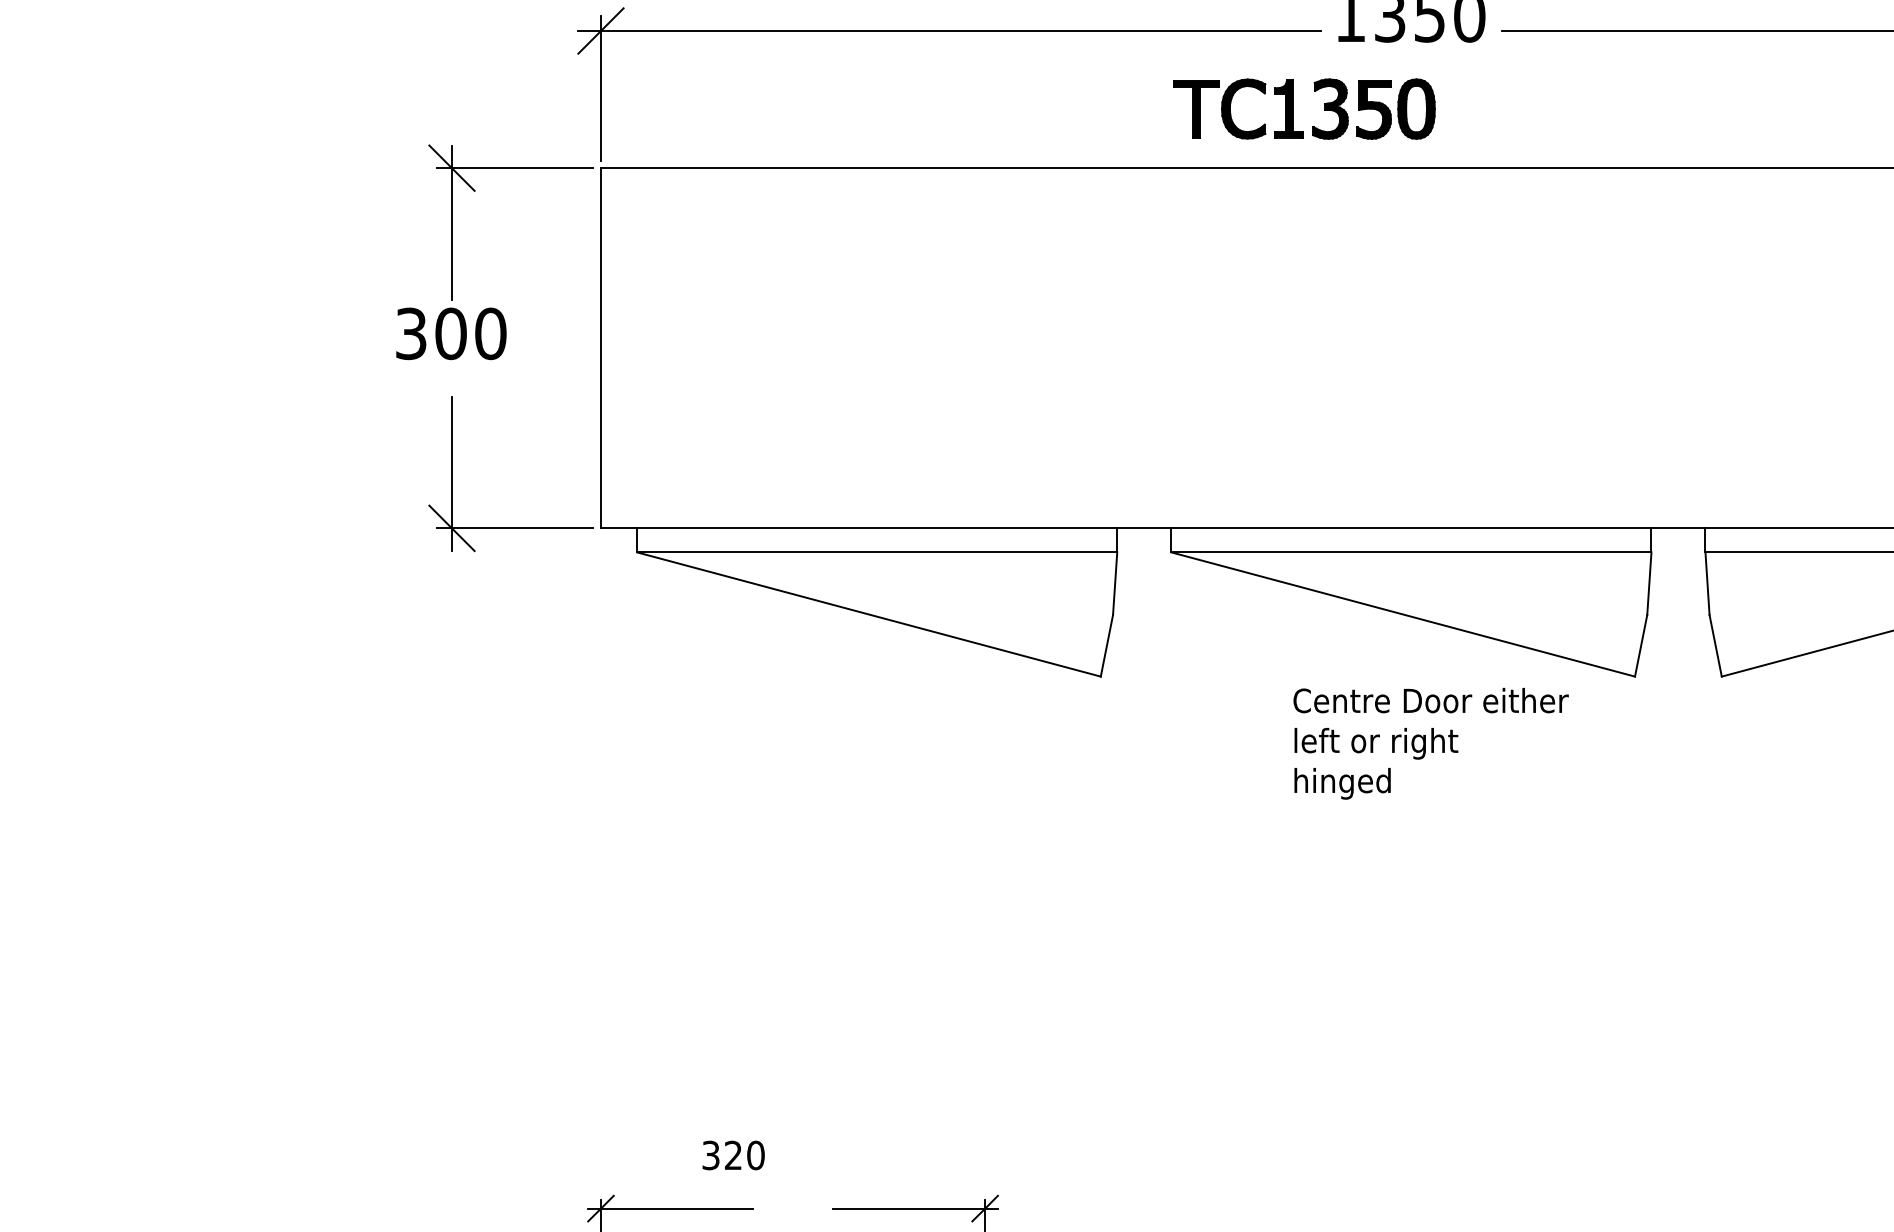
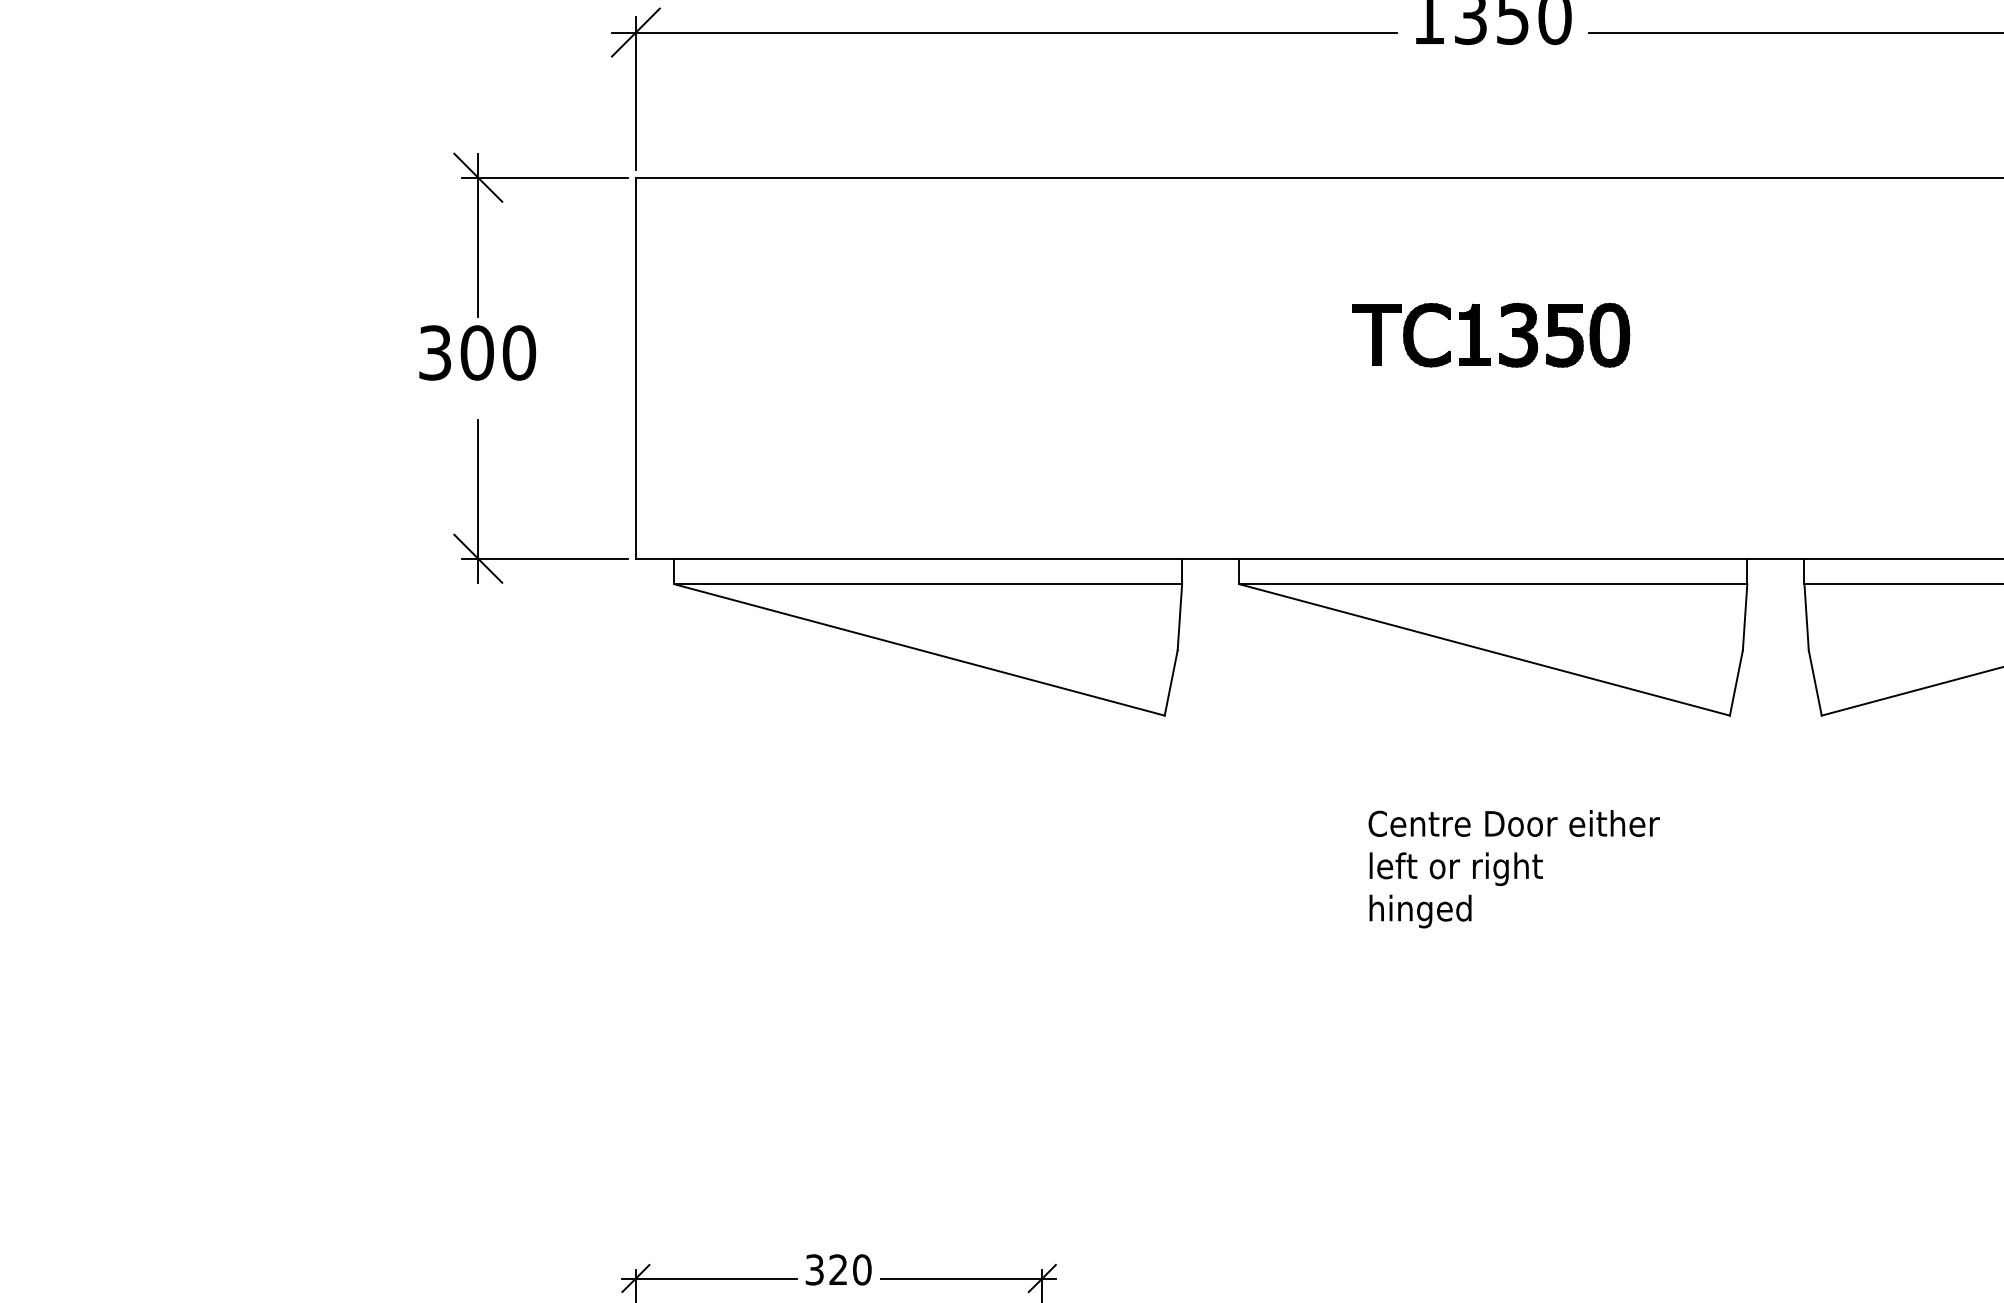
part: (1293, 108) -> (1479, 334), moved
text: (1430, 743) -> (1513, 868), moved
text: (733, 1155) -> (838, 1269), moved

